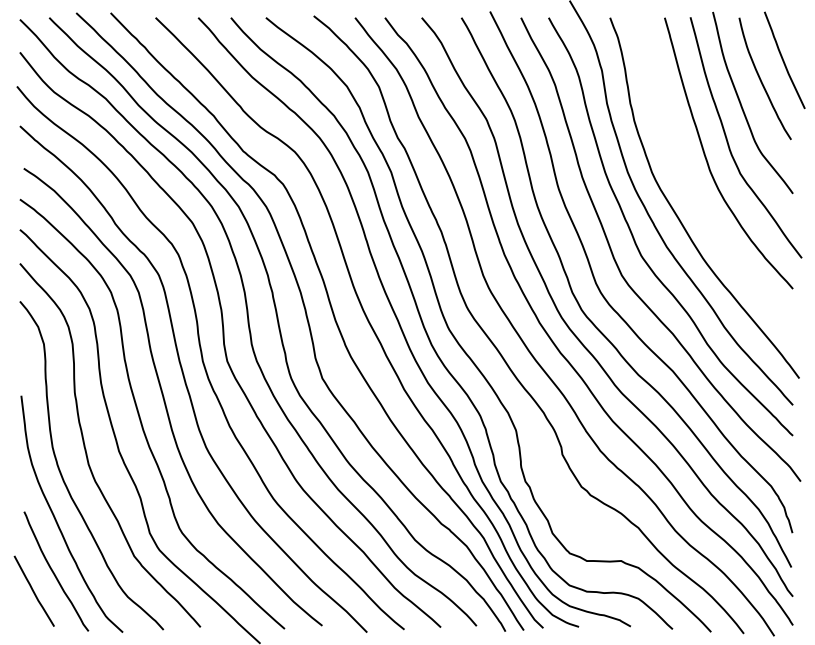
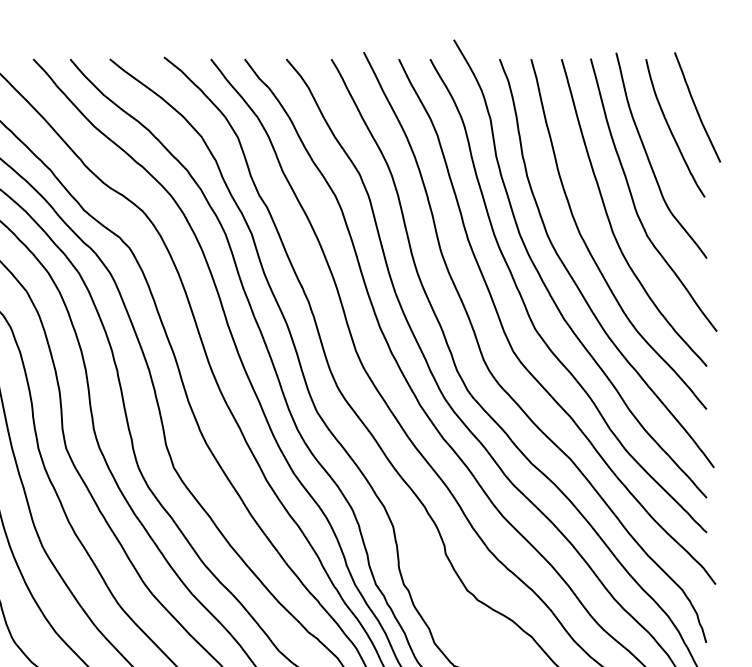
curve: (689, 185) -> (589, 249), added

